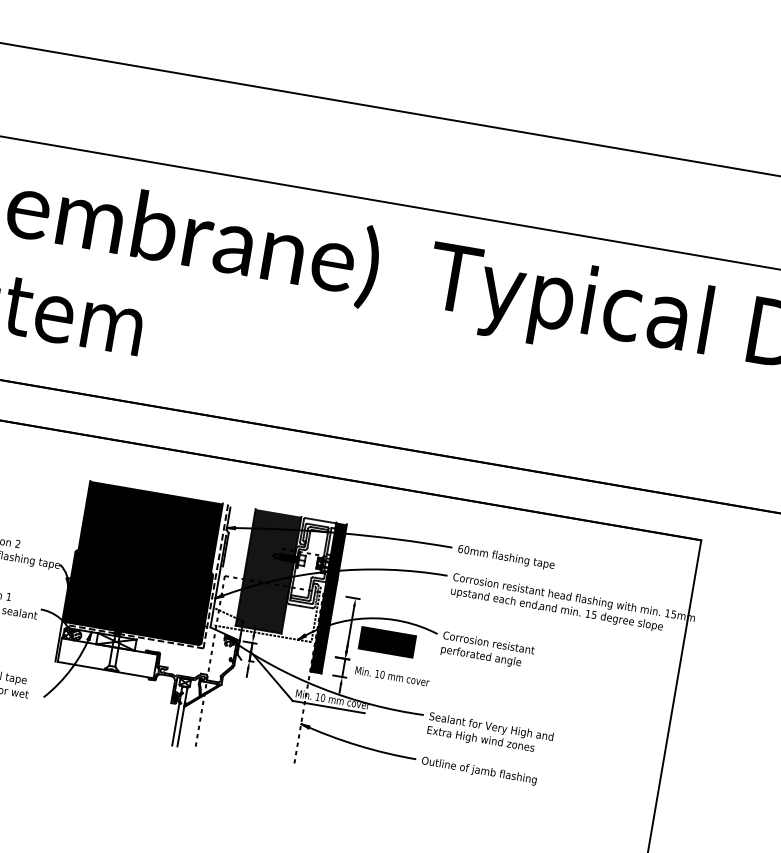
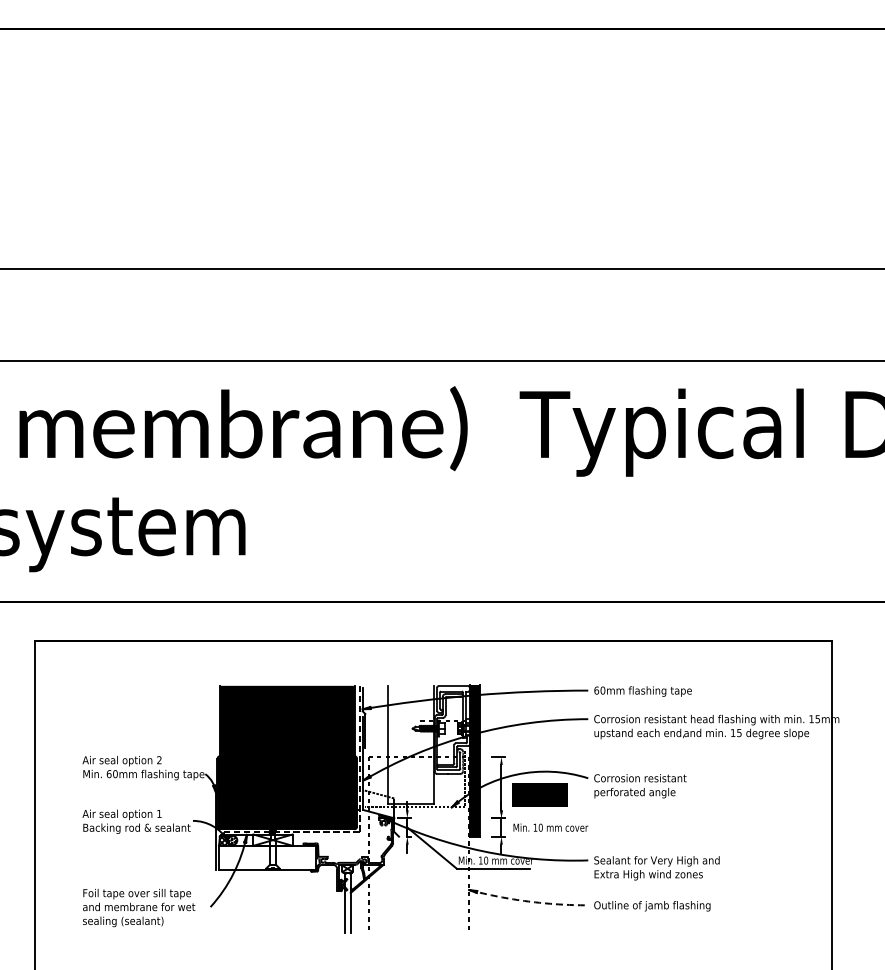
fill: (268, 570) -> (410, 744), removed
arc: (357, 745) -> (528, 901), solid -> dashed

